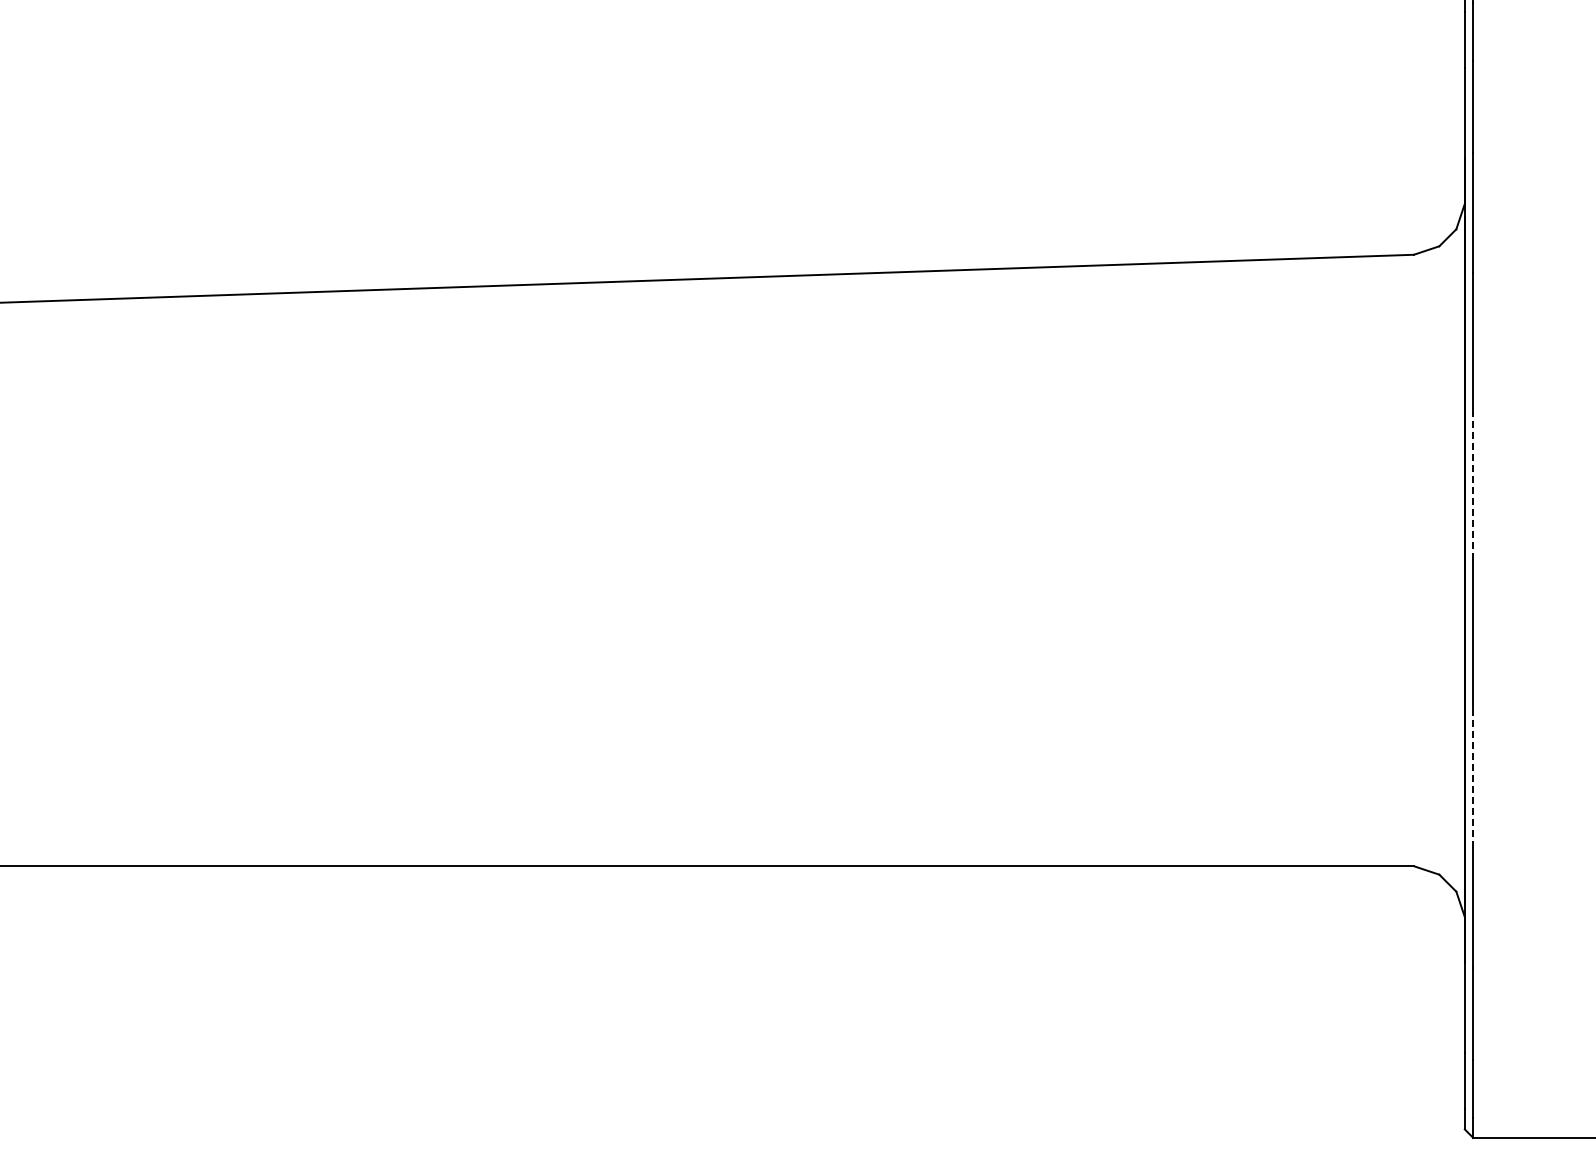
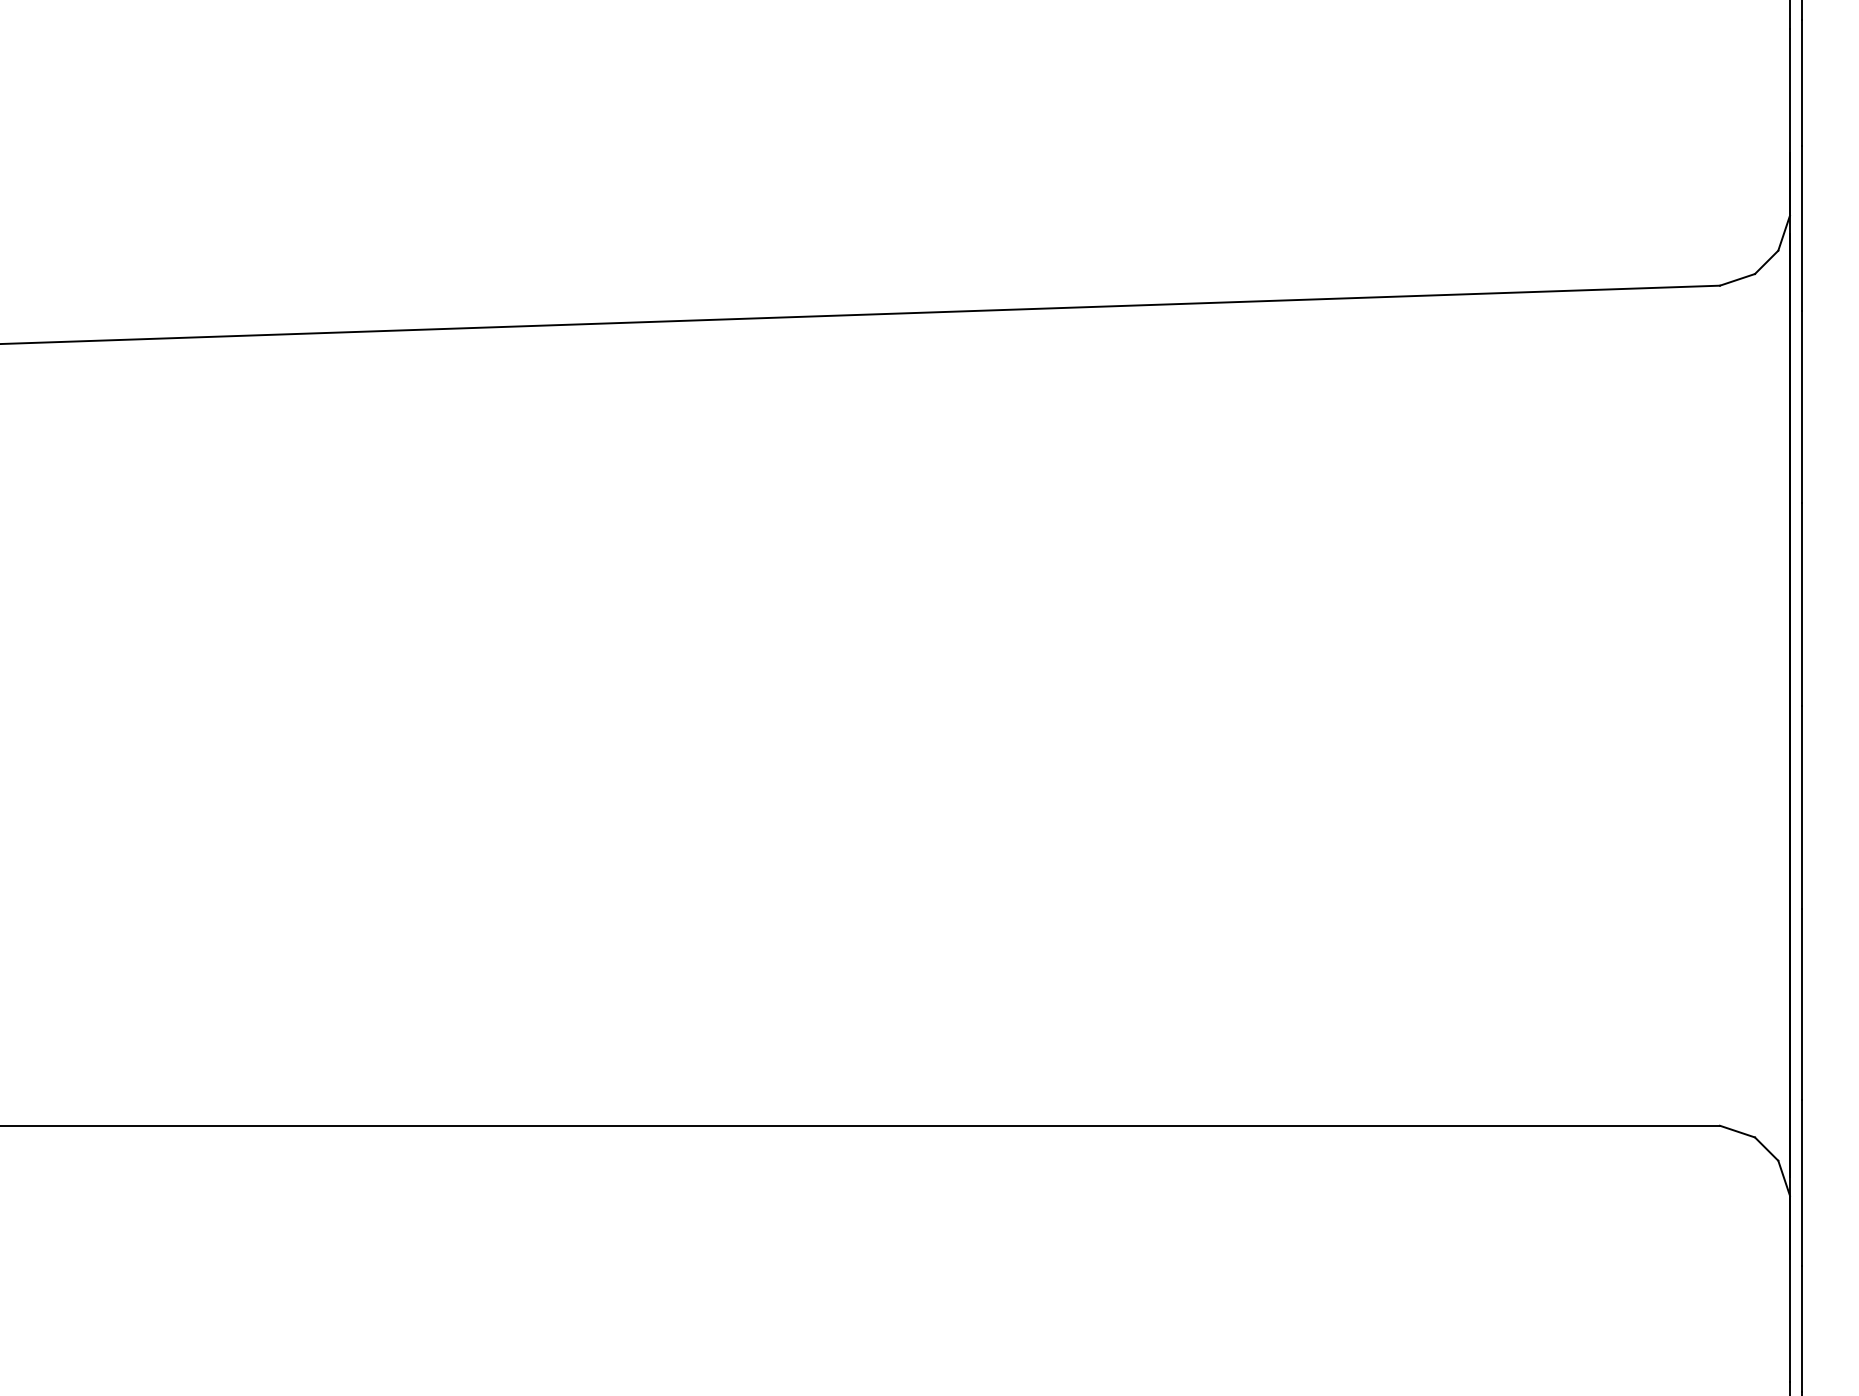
line: (1473, 486) -> (1801, 604), dashed -> solid
line: (1473, 777) -> (1801, 1003), dashed -> solid

